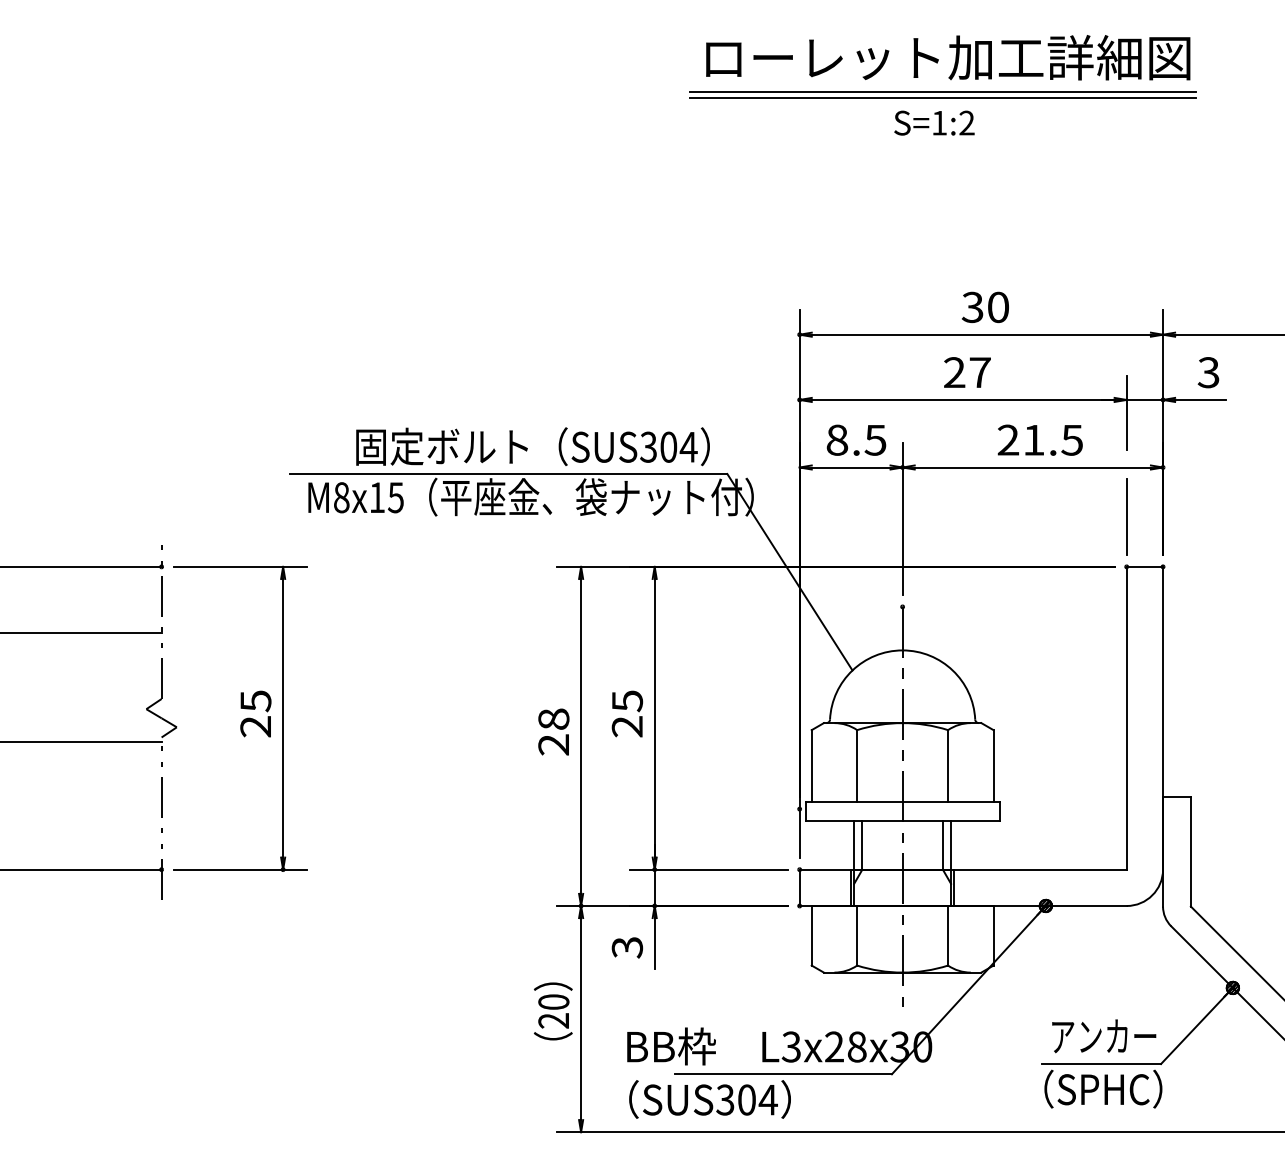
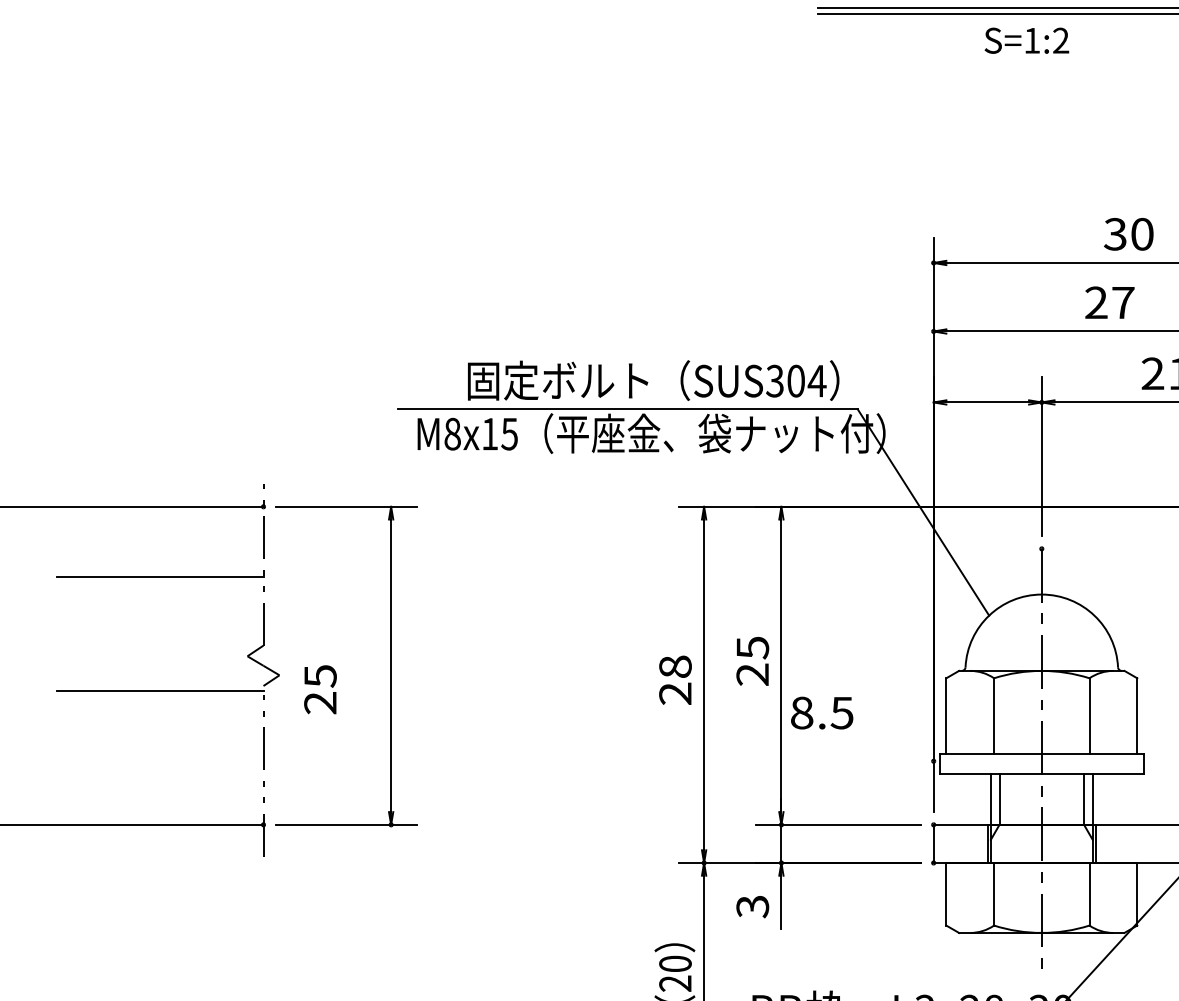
text: (934, 122) -> (1026, 40), moved
text: (856, 439) -> (822, 712), moved
text: (255, 713) -> (320, 689), moved

